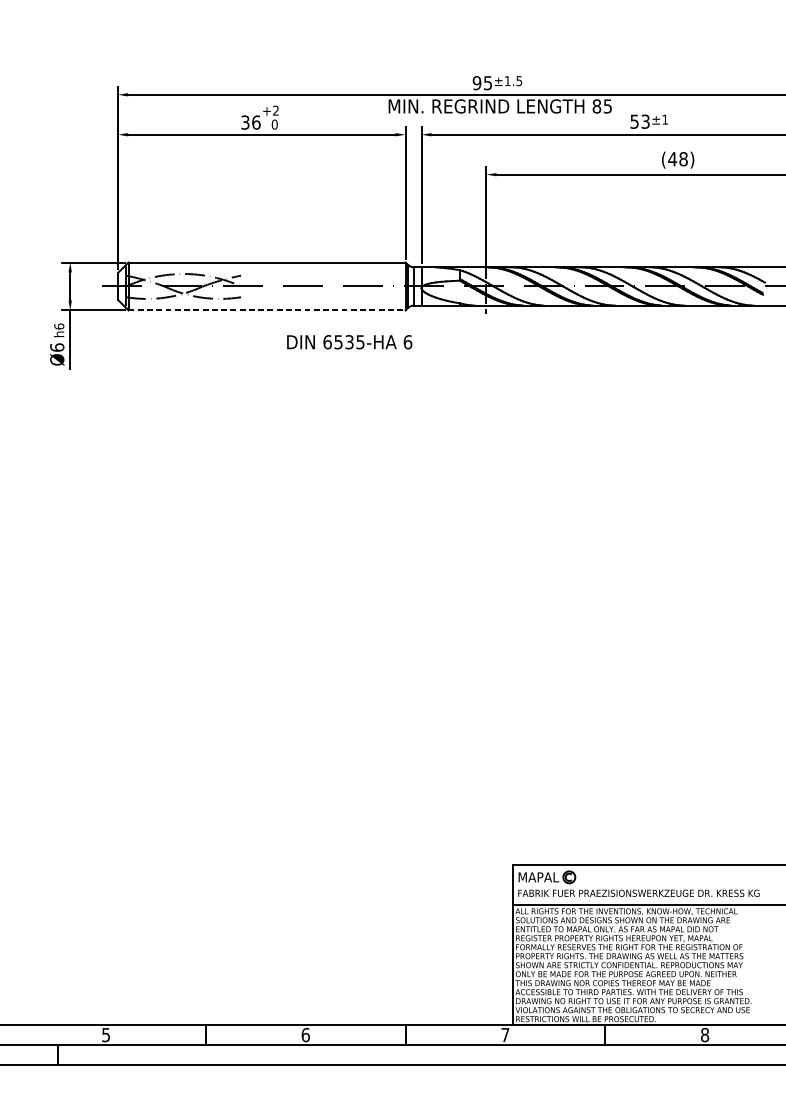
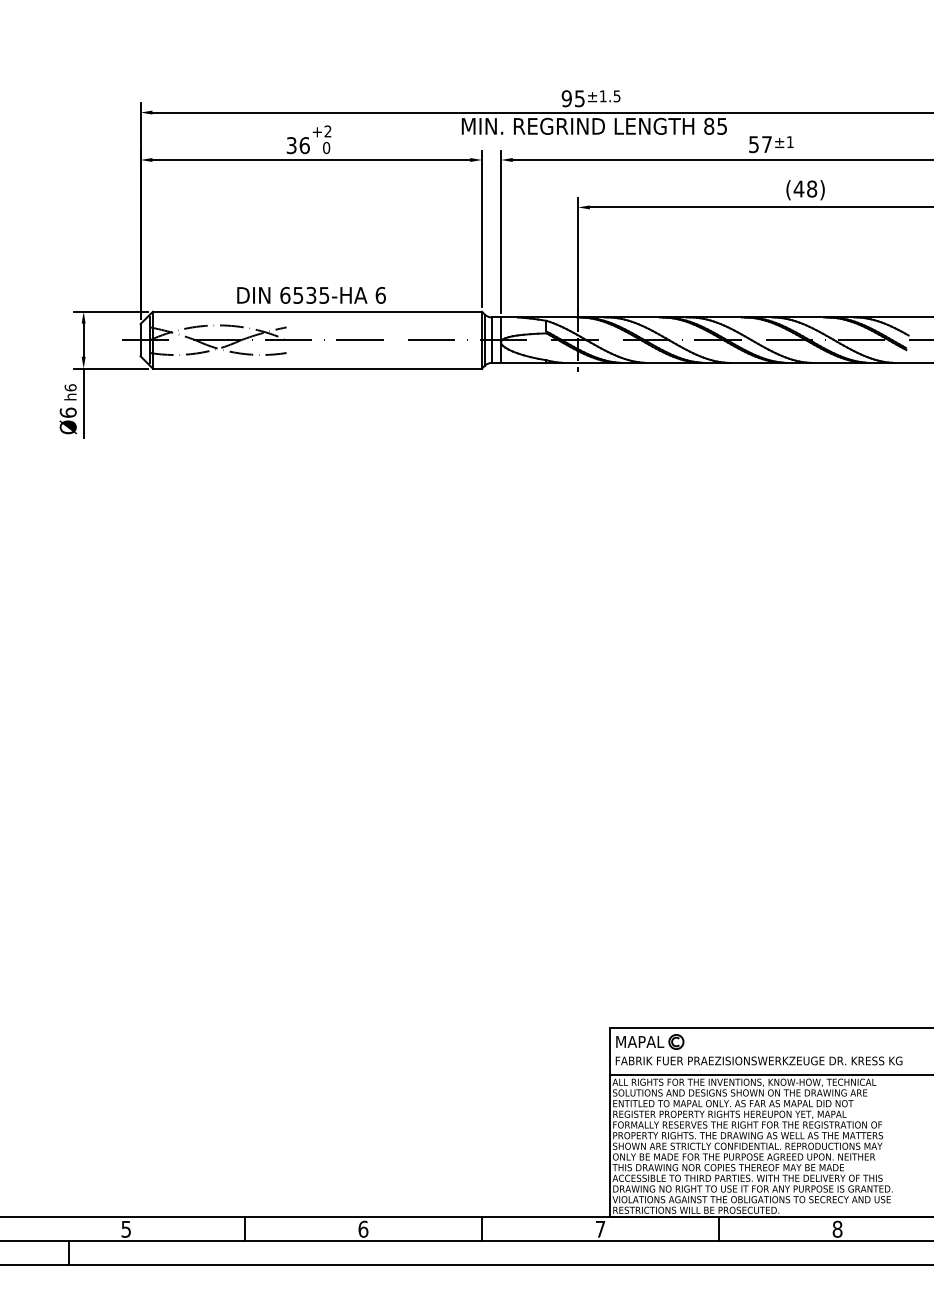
text: (645, 121) -> (766, 144), 53 -> 57
line: (267, 310) -> (317, 368), dashed -> solid
text: (349, 341) -> (311, 294), moved

